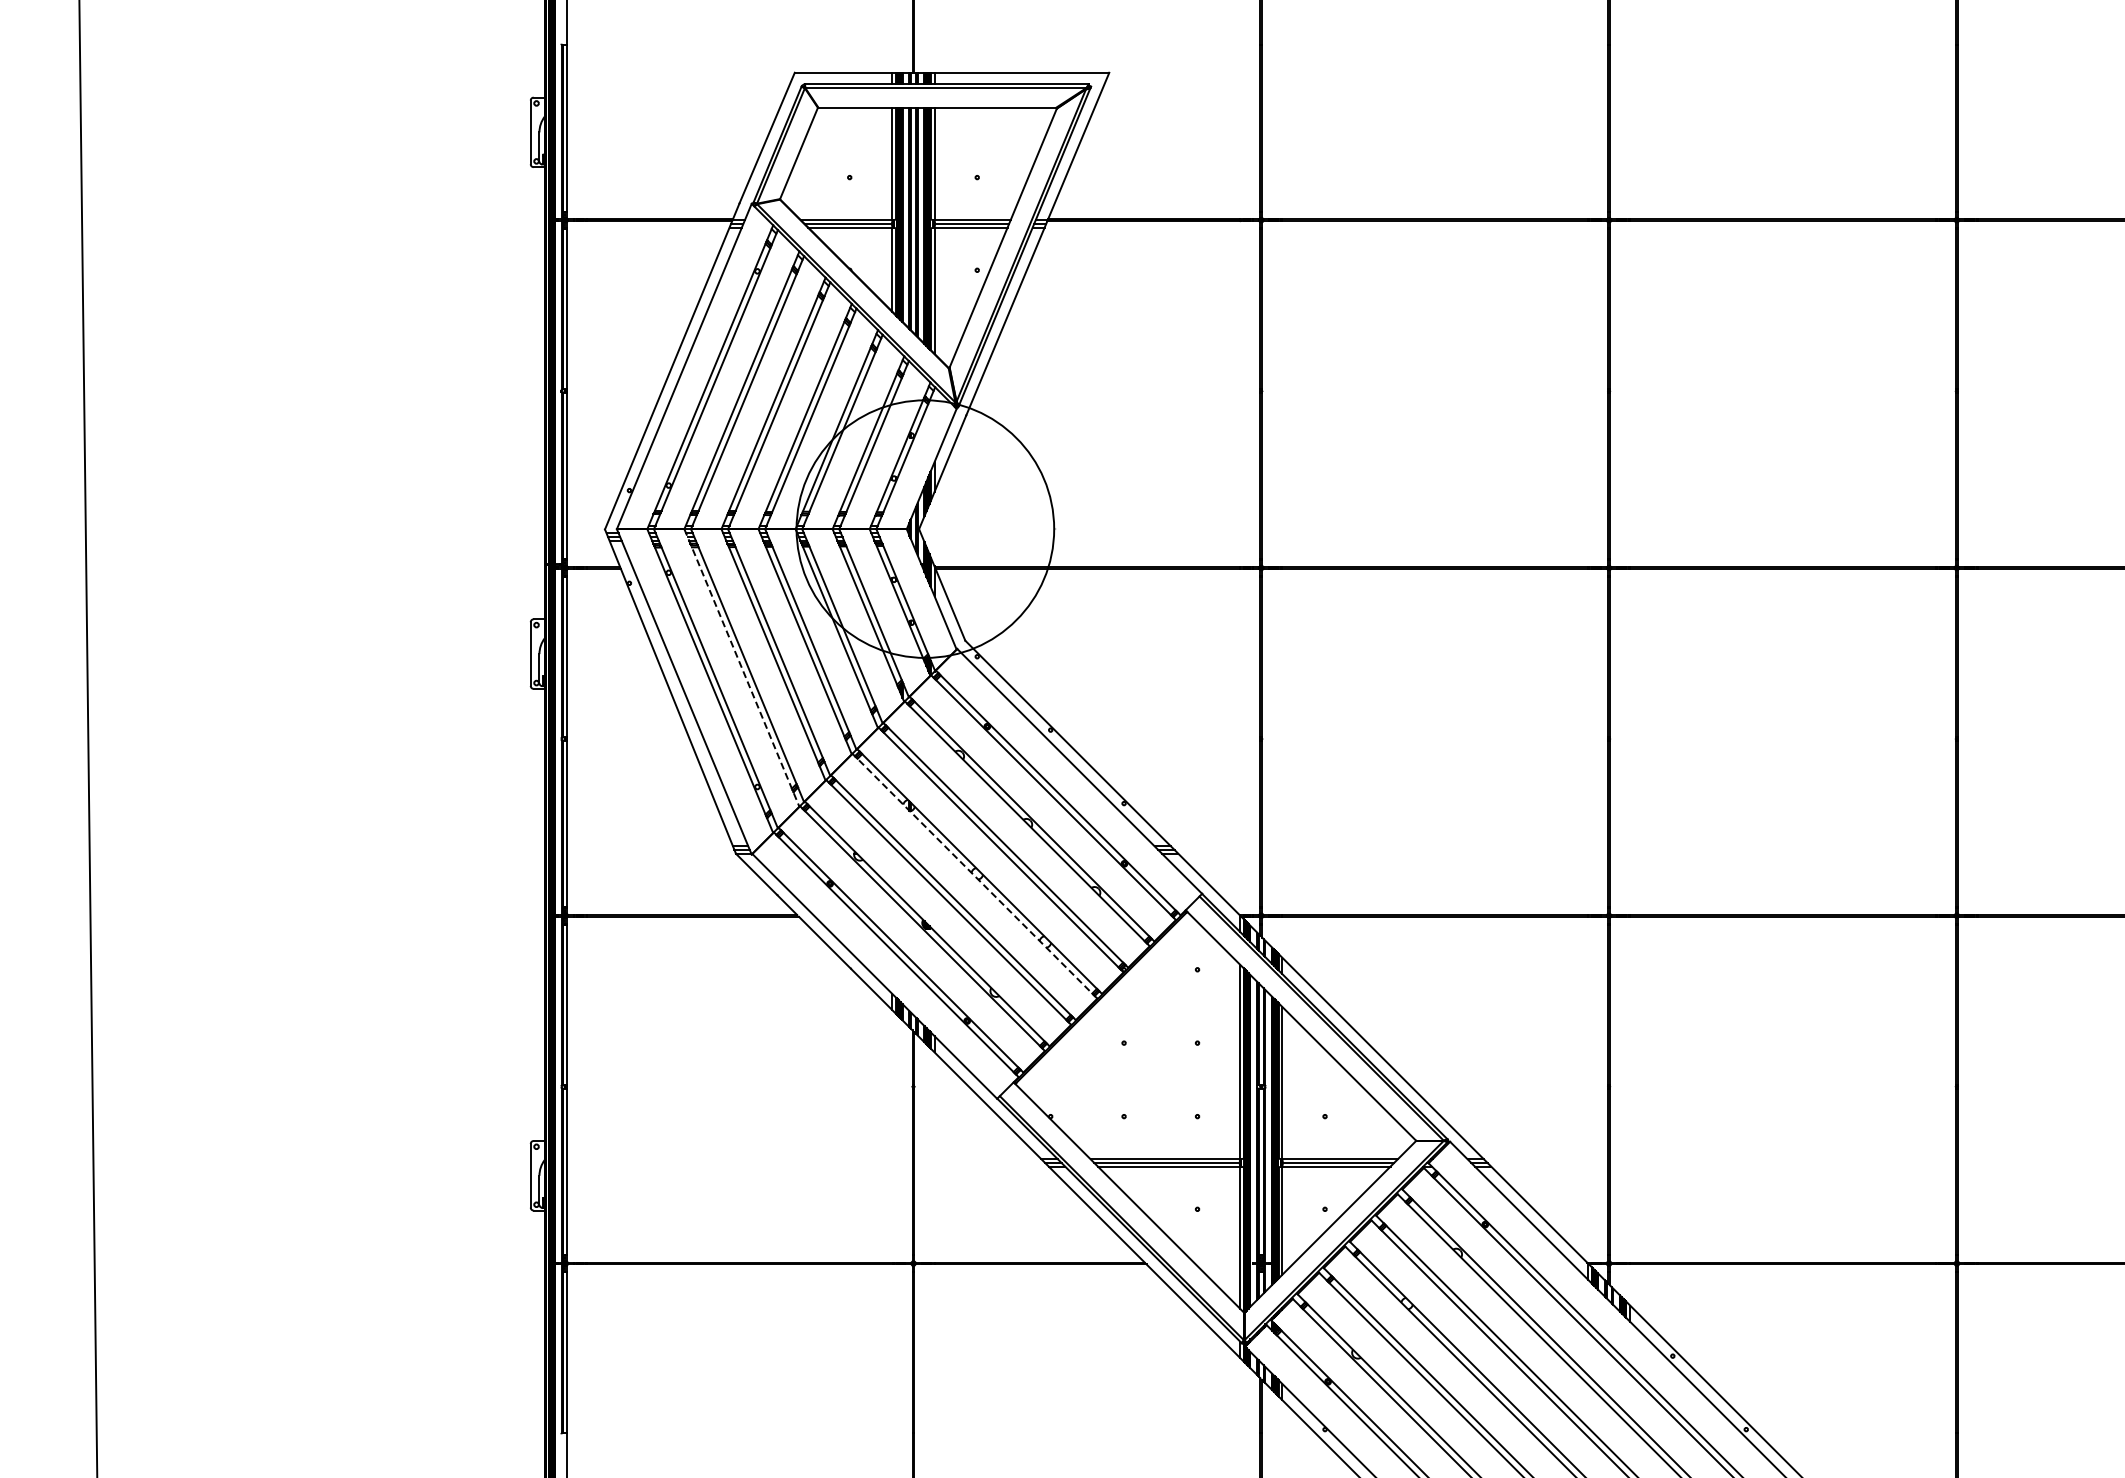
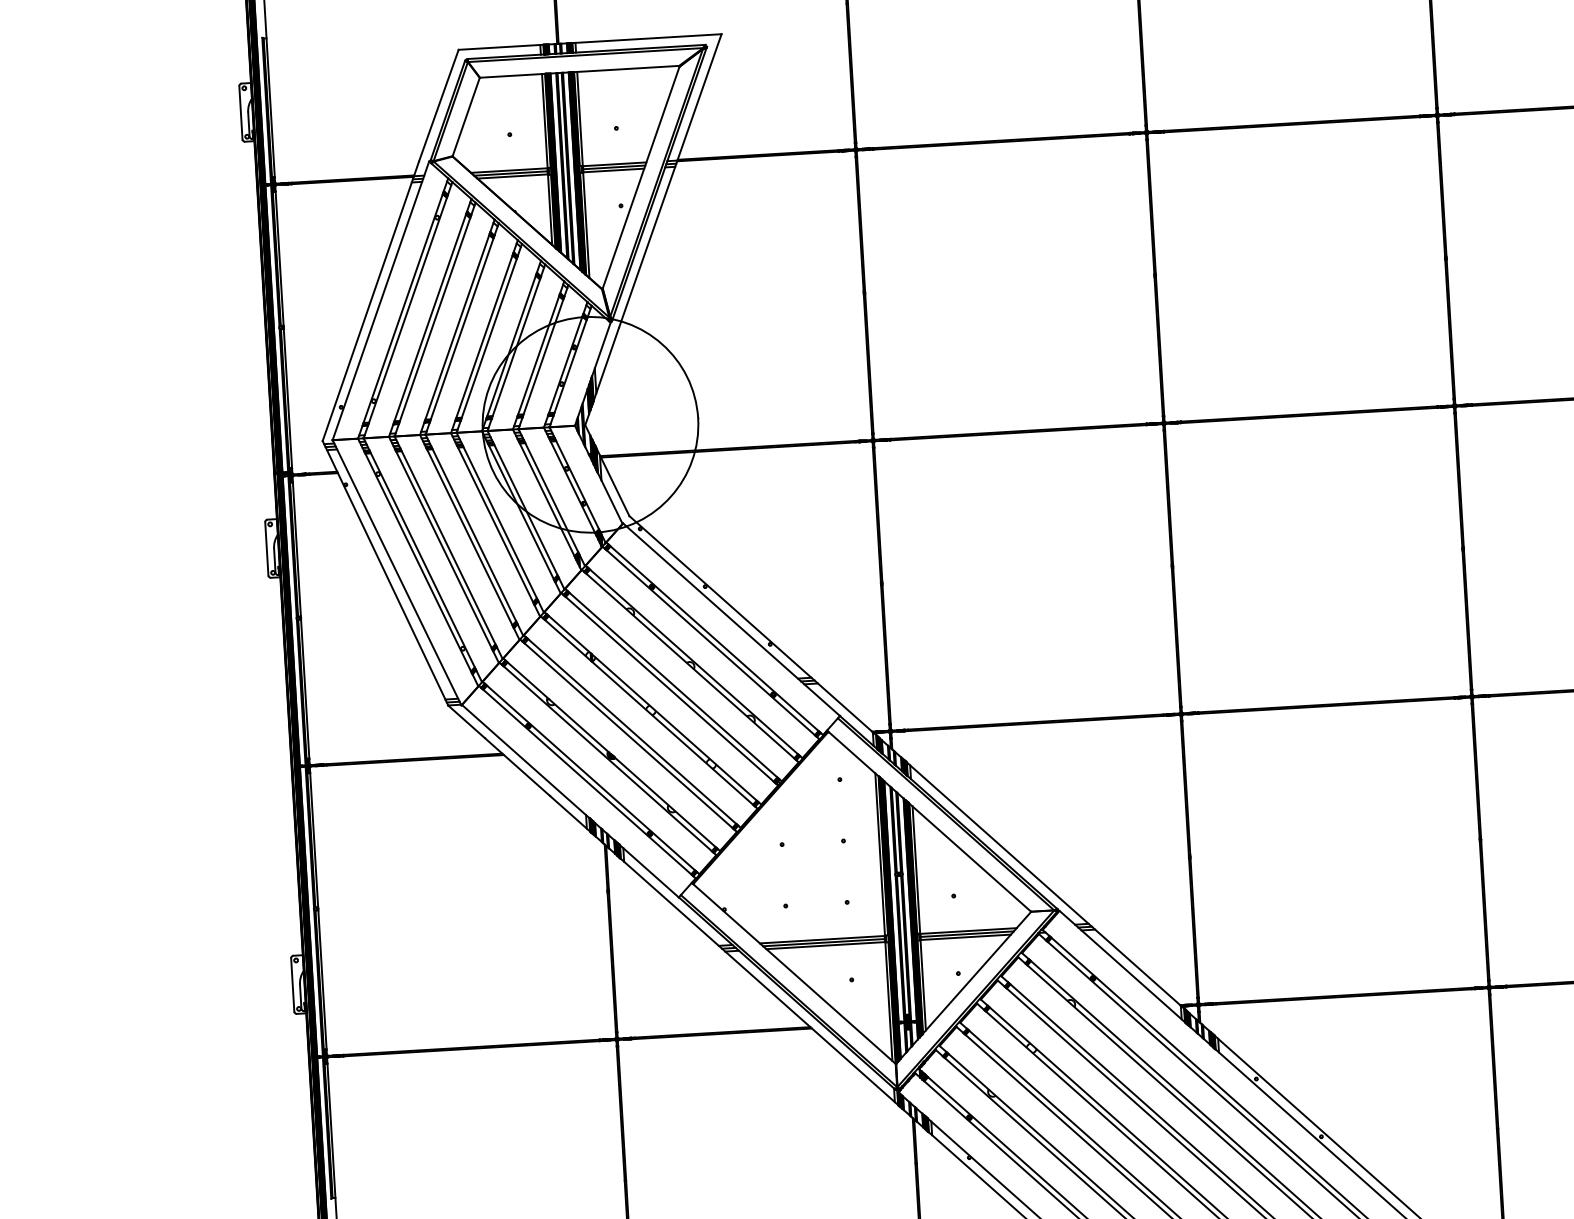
line: (742, 668) -> (444, 550), dashed -> solid
line: (974, 875) -> (648, 711), dashed -> solid

